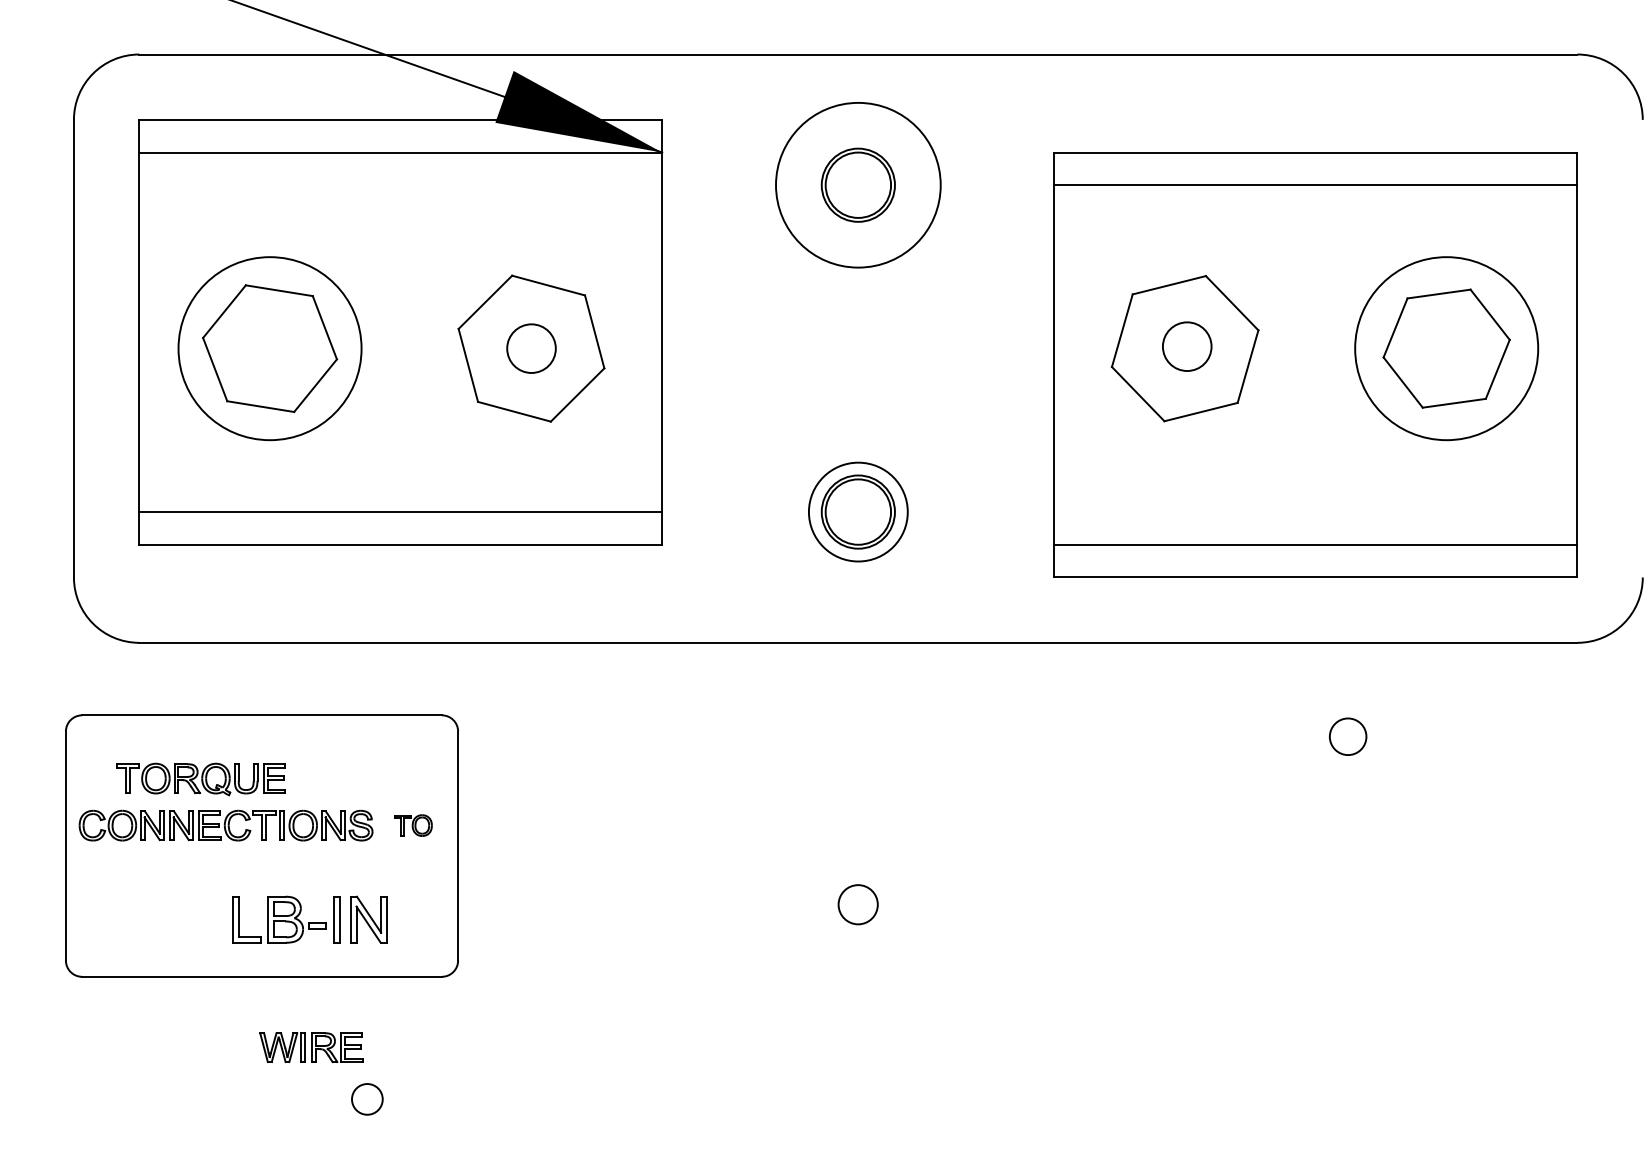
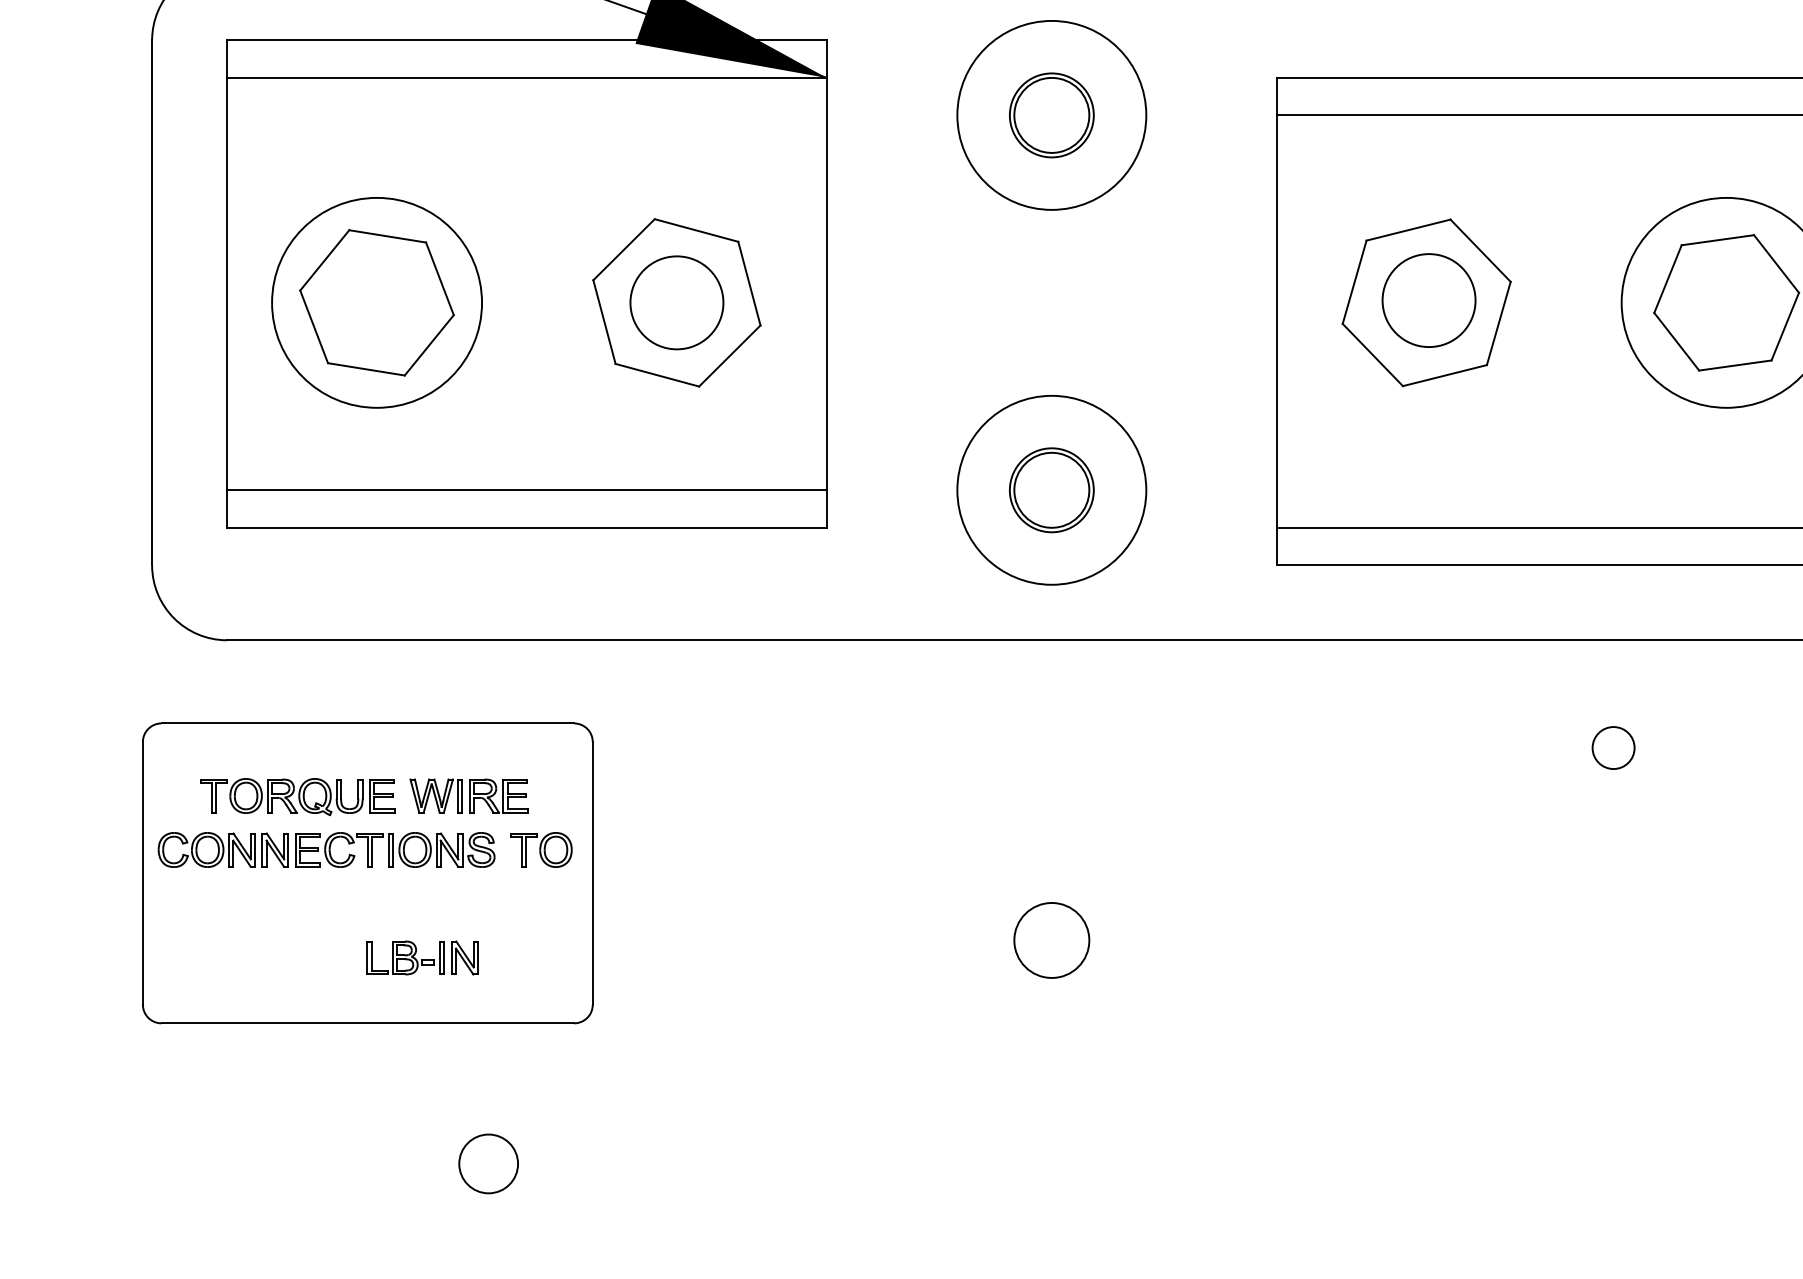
circle: (1186, 346) -> (1428, 300), size x1.67
circle: (531, 348) -> (676, 302), size x1.67
circle: (858, 511) -> (1051, 489), size x1.67
part: (413, 825) -> (541, 849), size x1.43
circle: (857, 904) -> (1050, 940), size x1.67
part: (309, 919) -> (422, 957), size x0.62
part: (311, 1047) -> (469, 795), moved
circle: (367, 1099) -> (488, 1164), size x1.67

